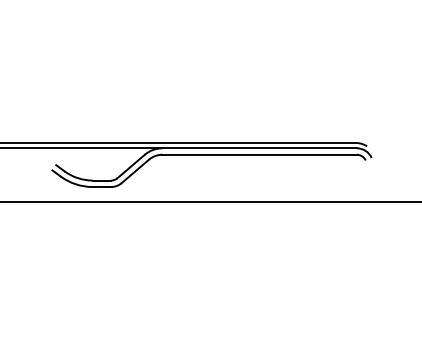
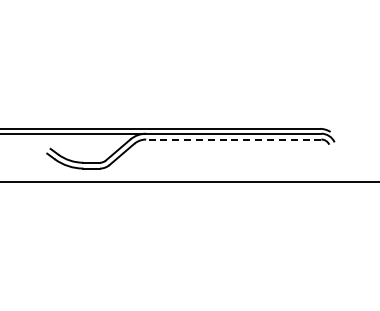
line: (259, 154) -> (233, 139), solid -> dashed

